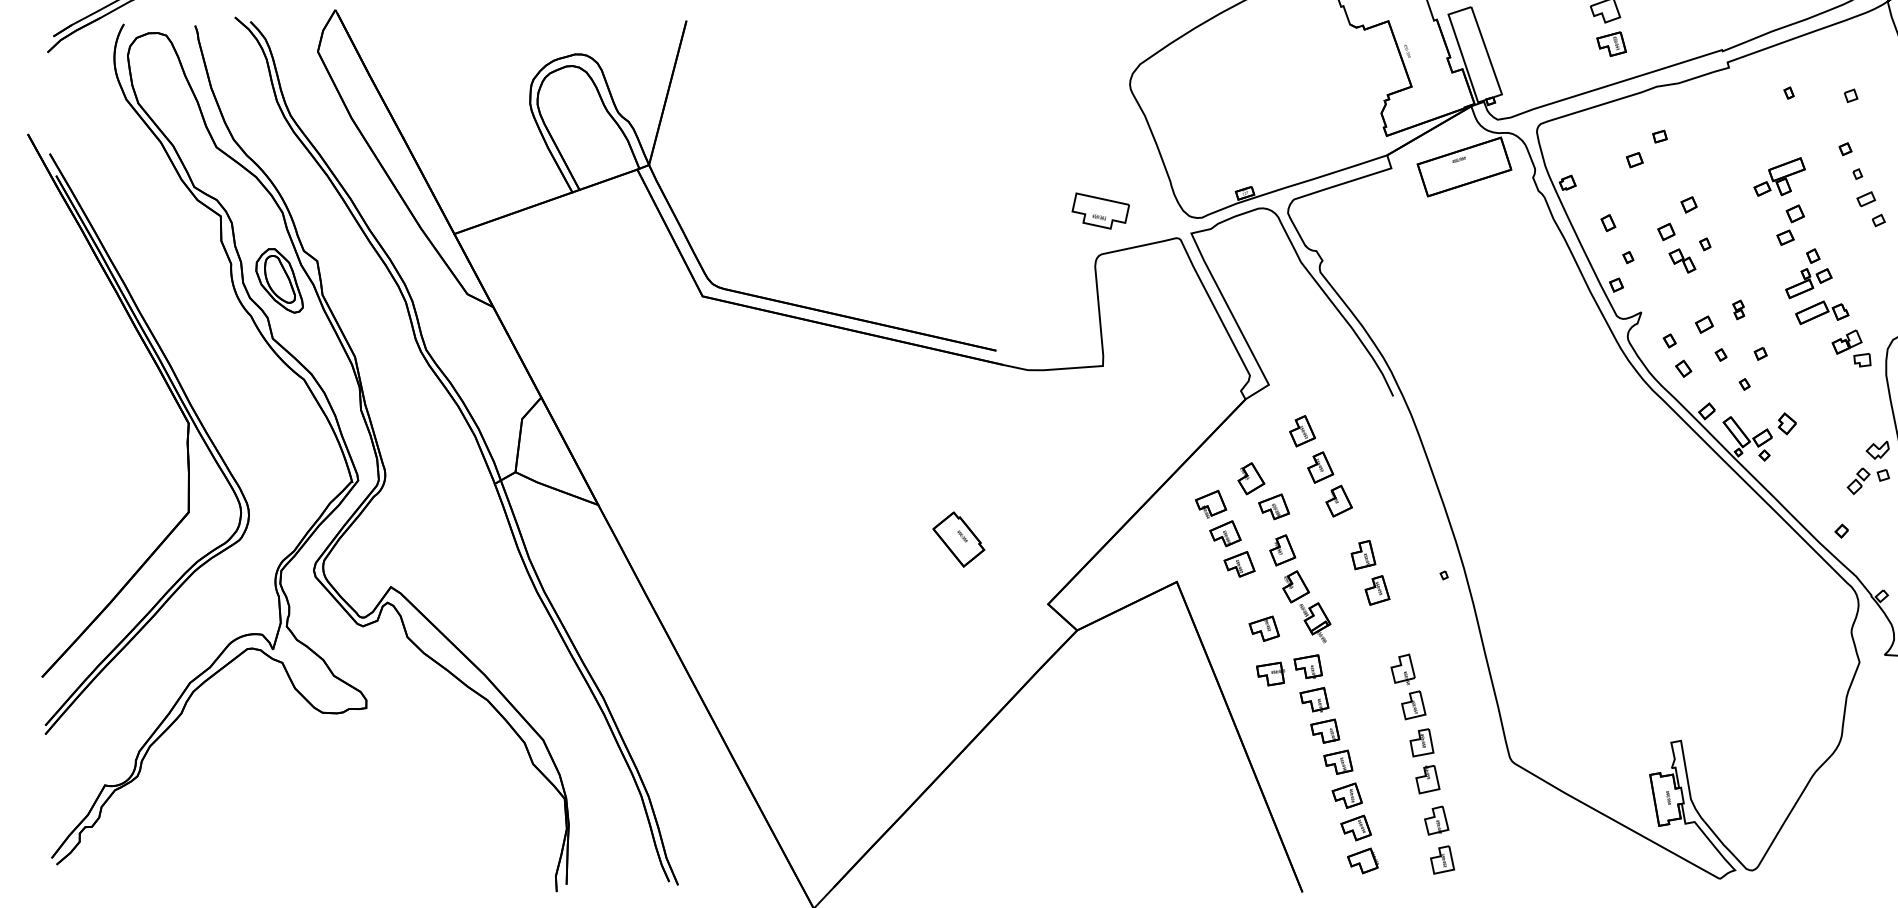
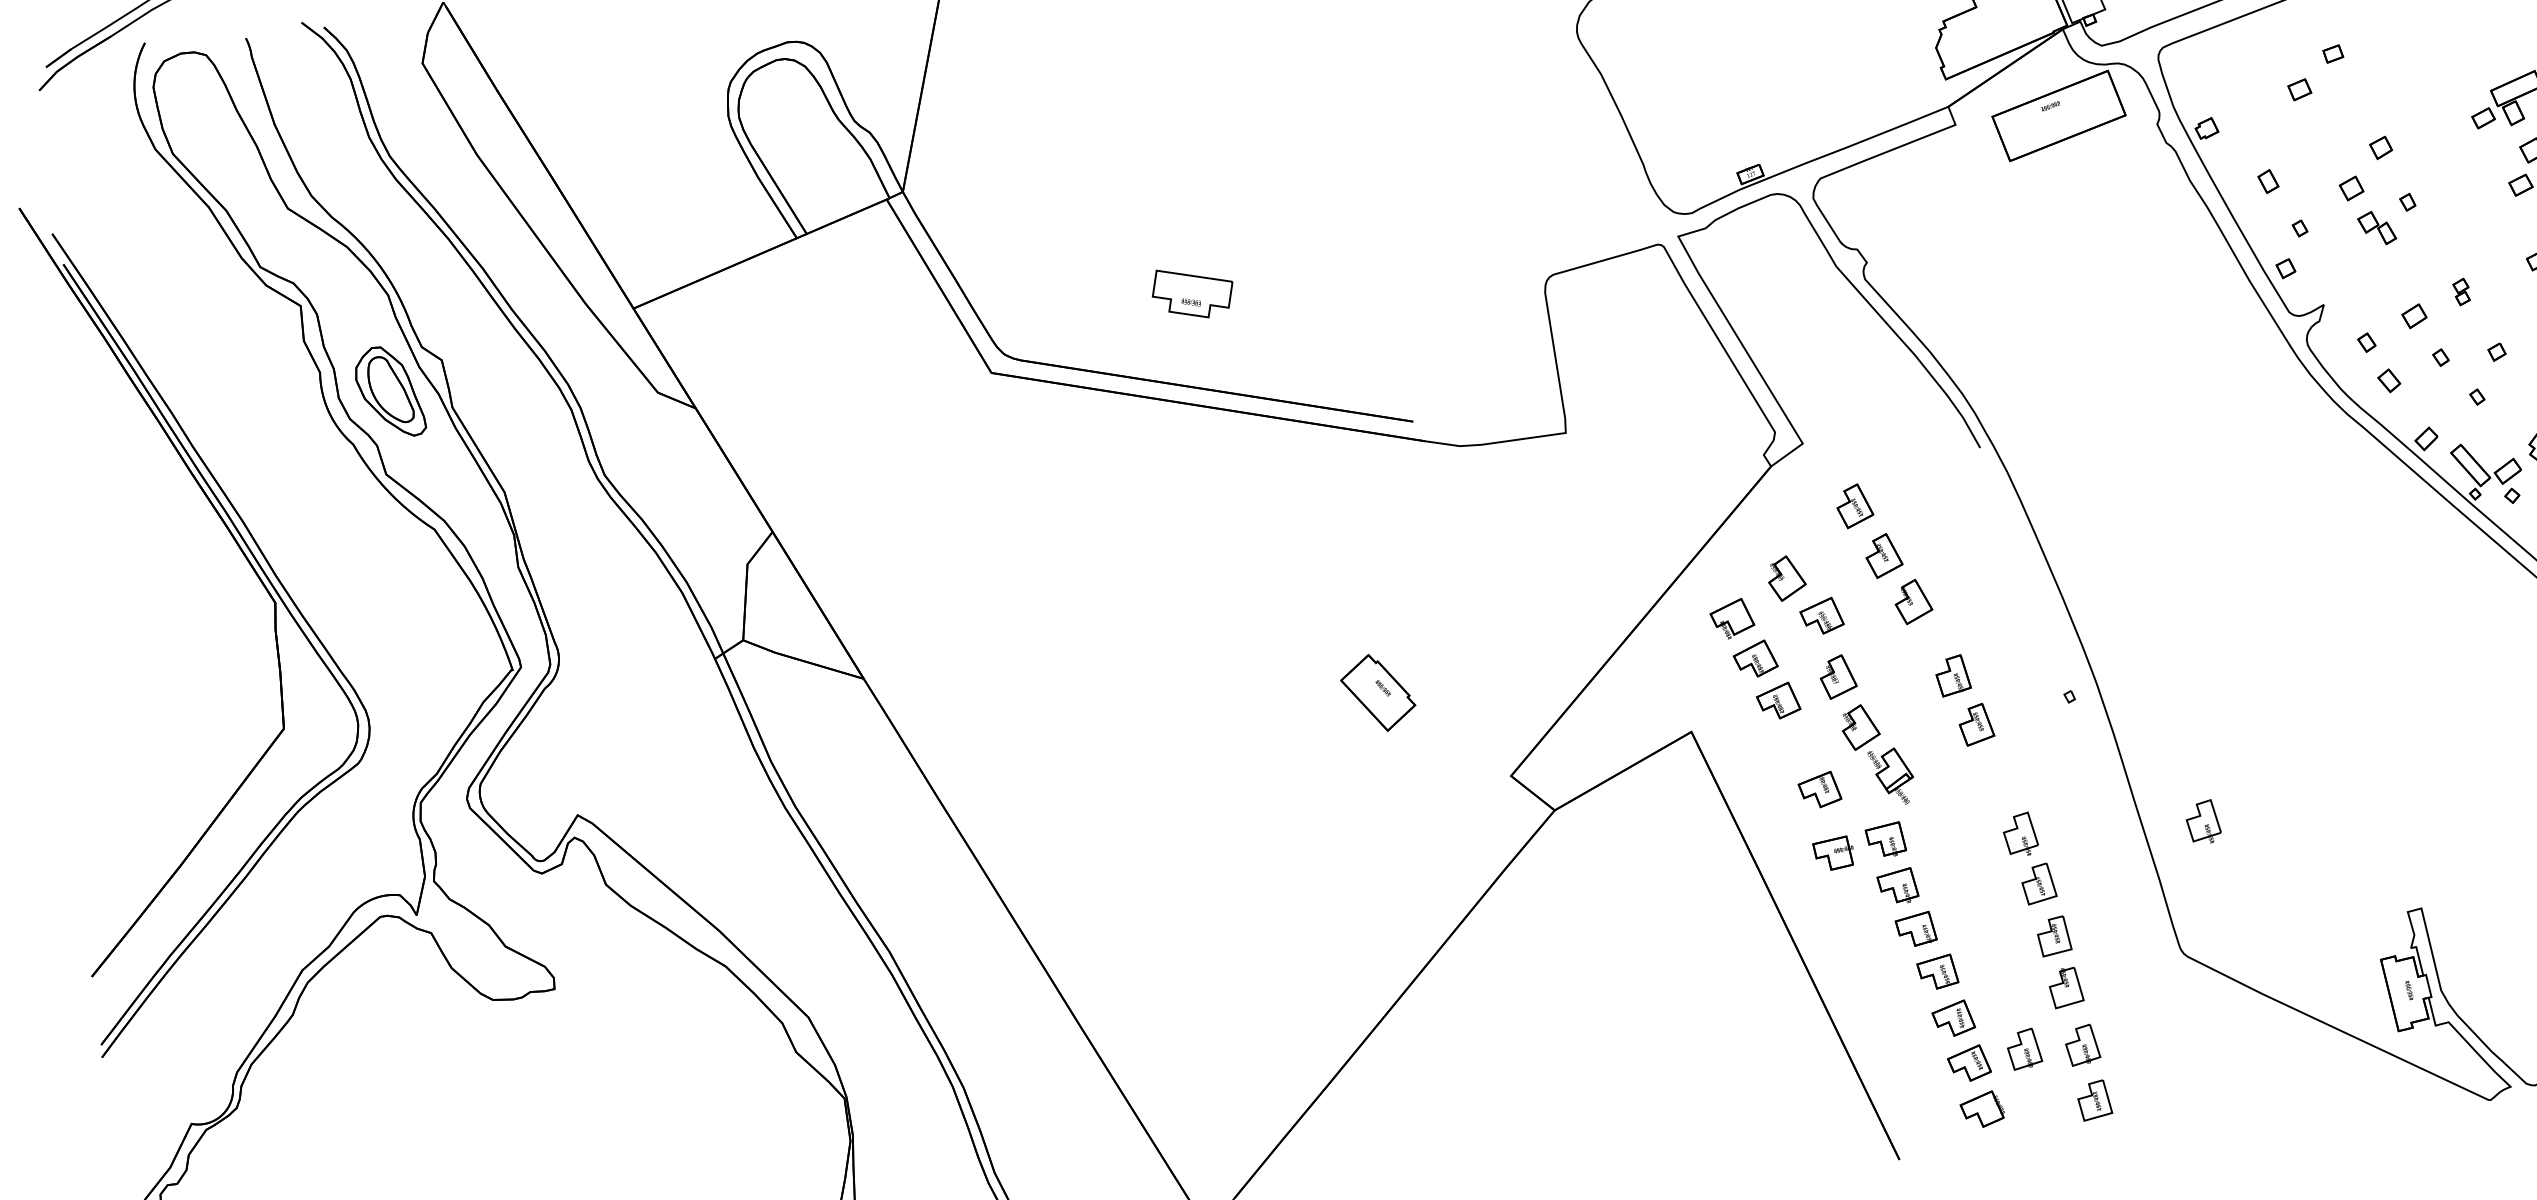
part: (1100, 210) -> (1192, 292), moved
part: (1531, 669) -> (2202, 821), added
part: (1395, 820) -> (2024, 1049), added

